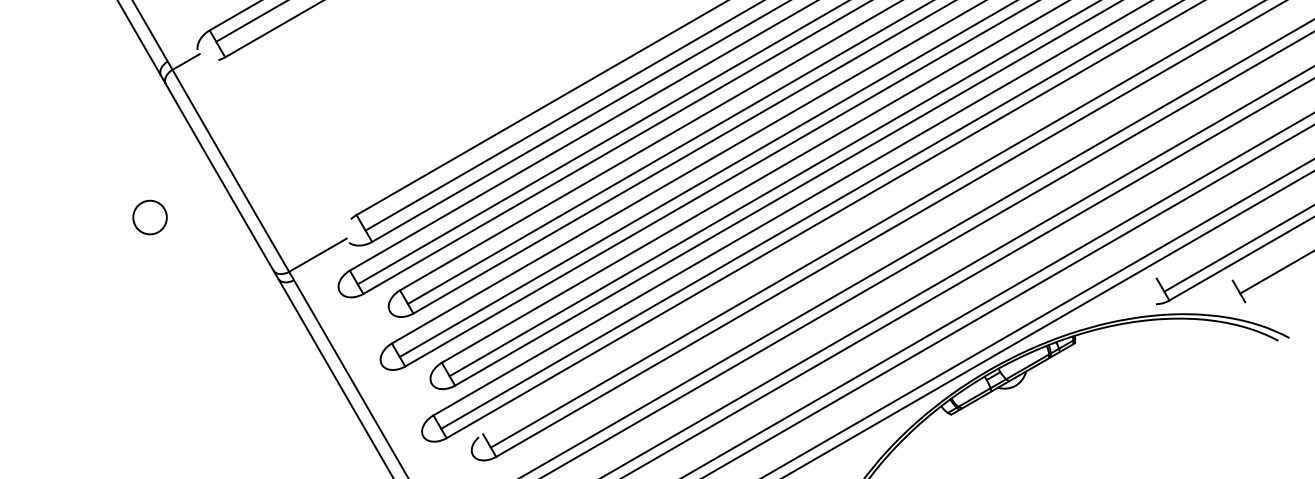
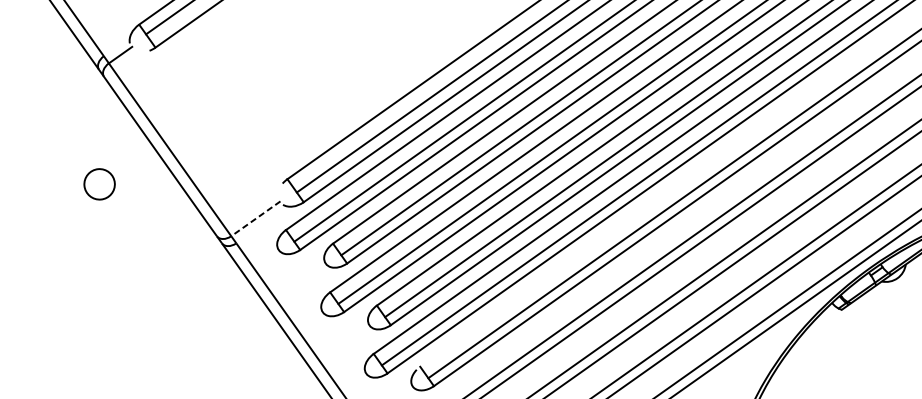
circle: (149, 217) -> (99, 184), moved
line: (317, 255) -> (255, 219), solid -> dashed

